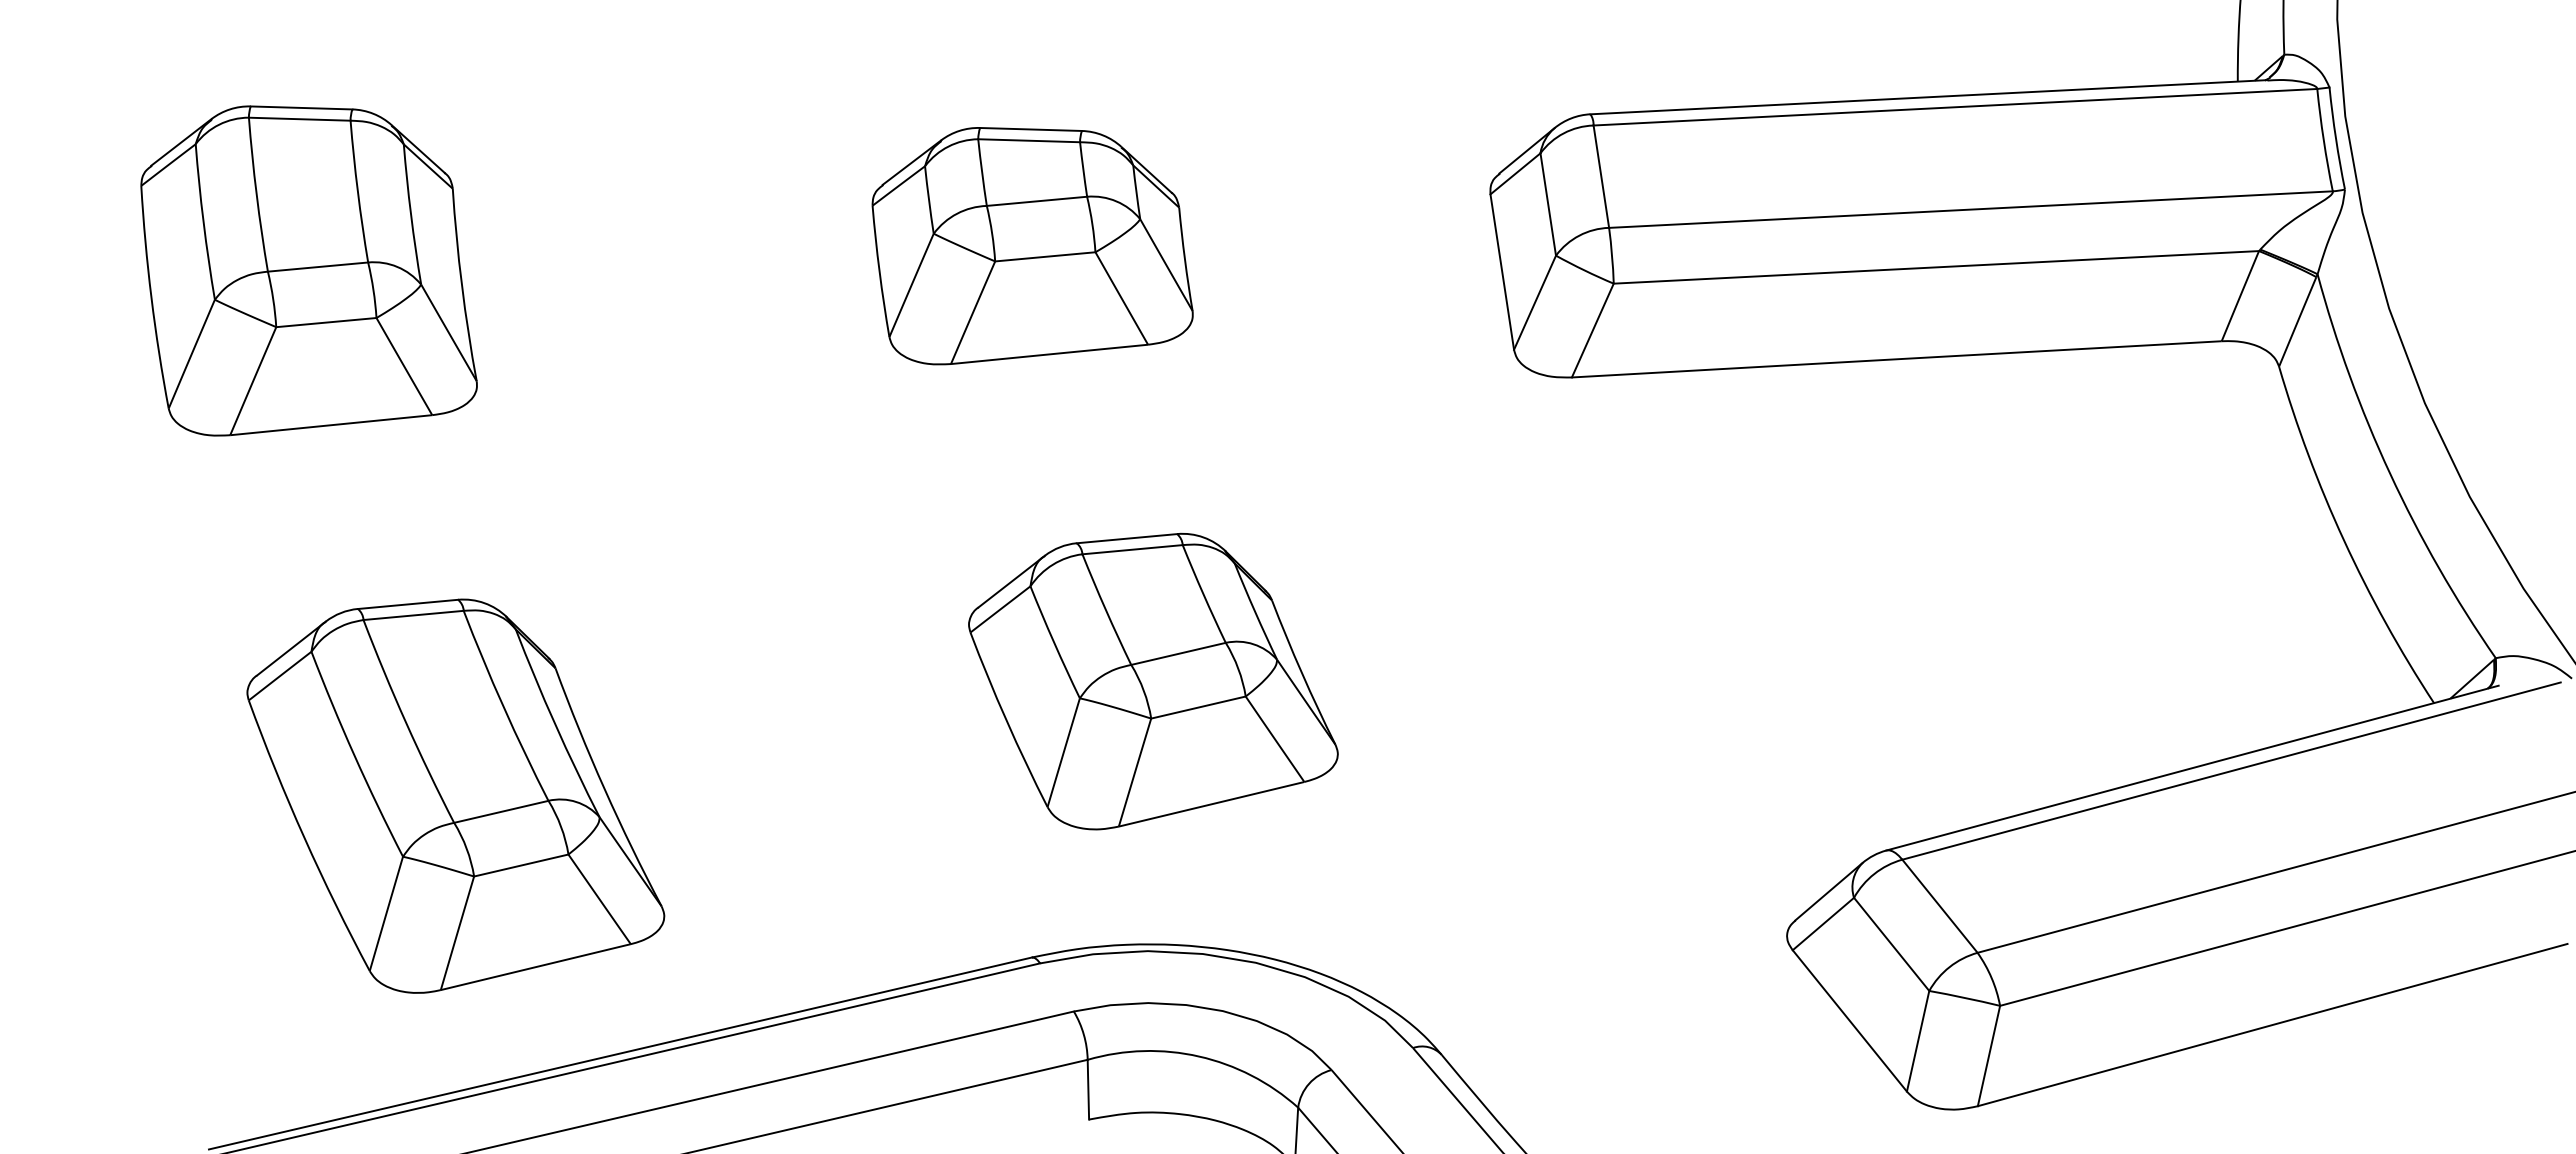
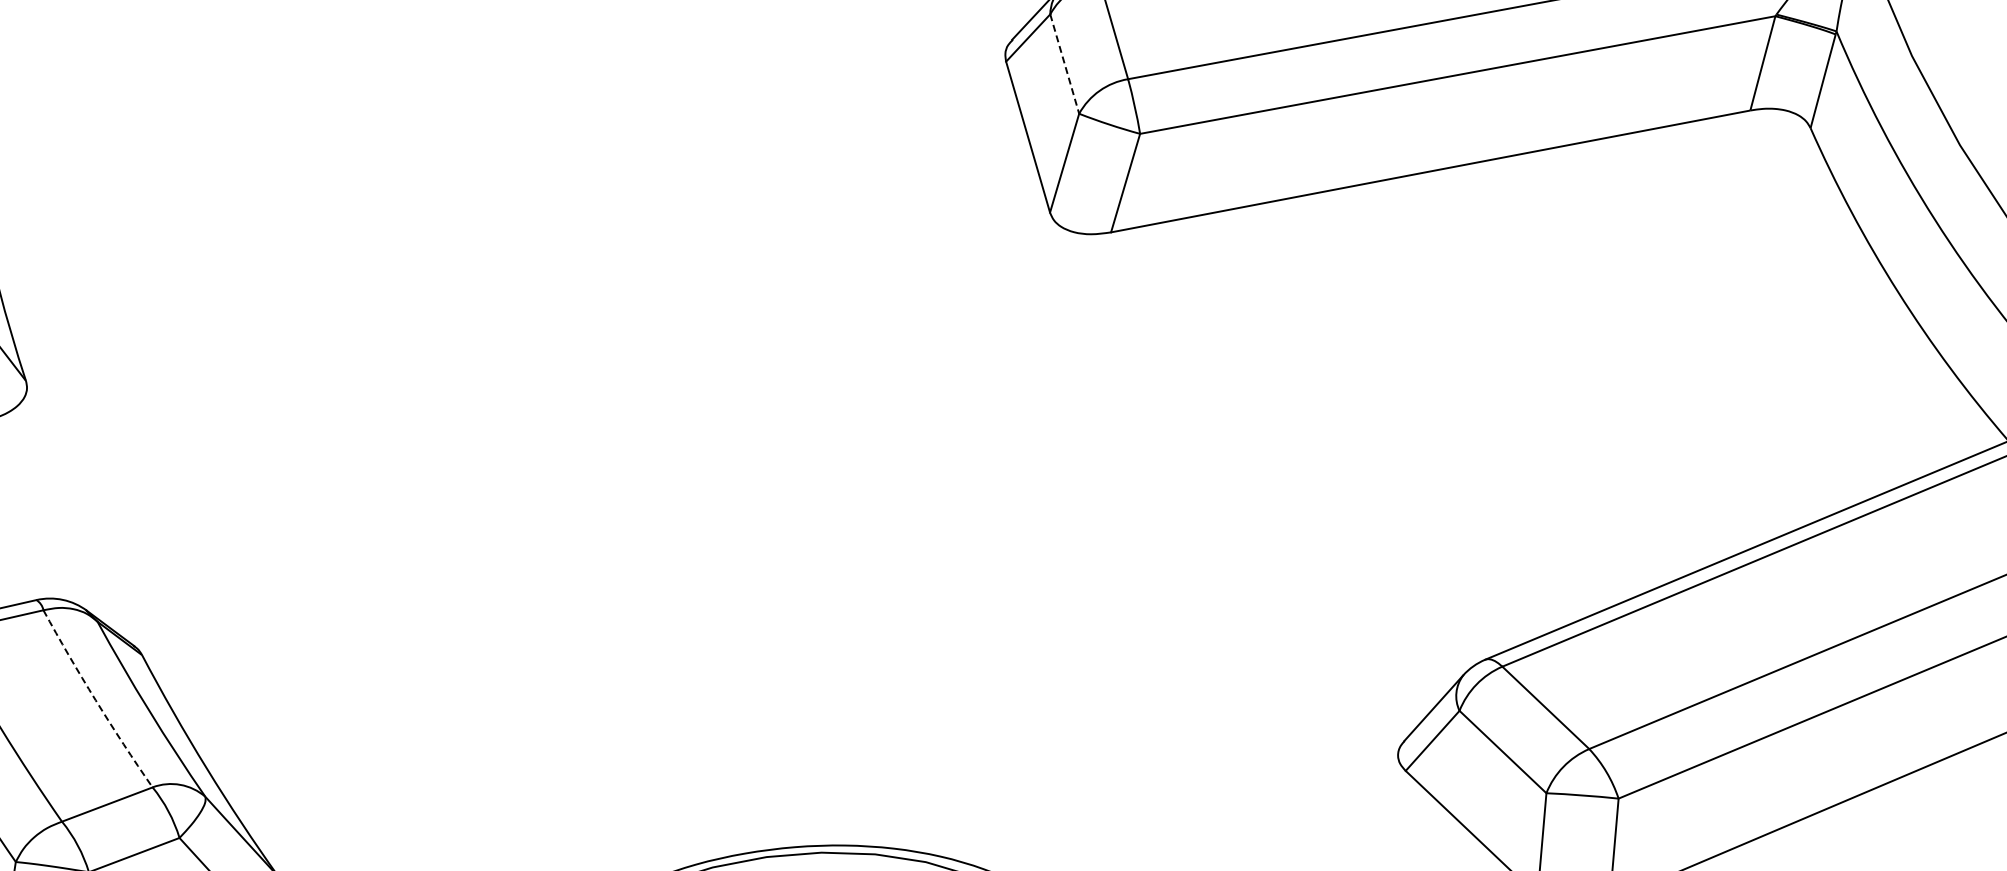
line: (1548, 204) -> (1064, 64), solid -> dashed
part: (1032, 246) -> (559, 173), removed
part: (1153, 681) -> (736, 589), removed
arc: (503, 706) -> (95, 699), solid -> dashed

